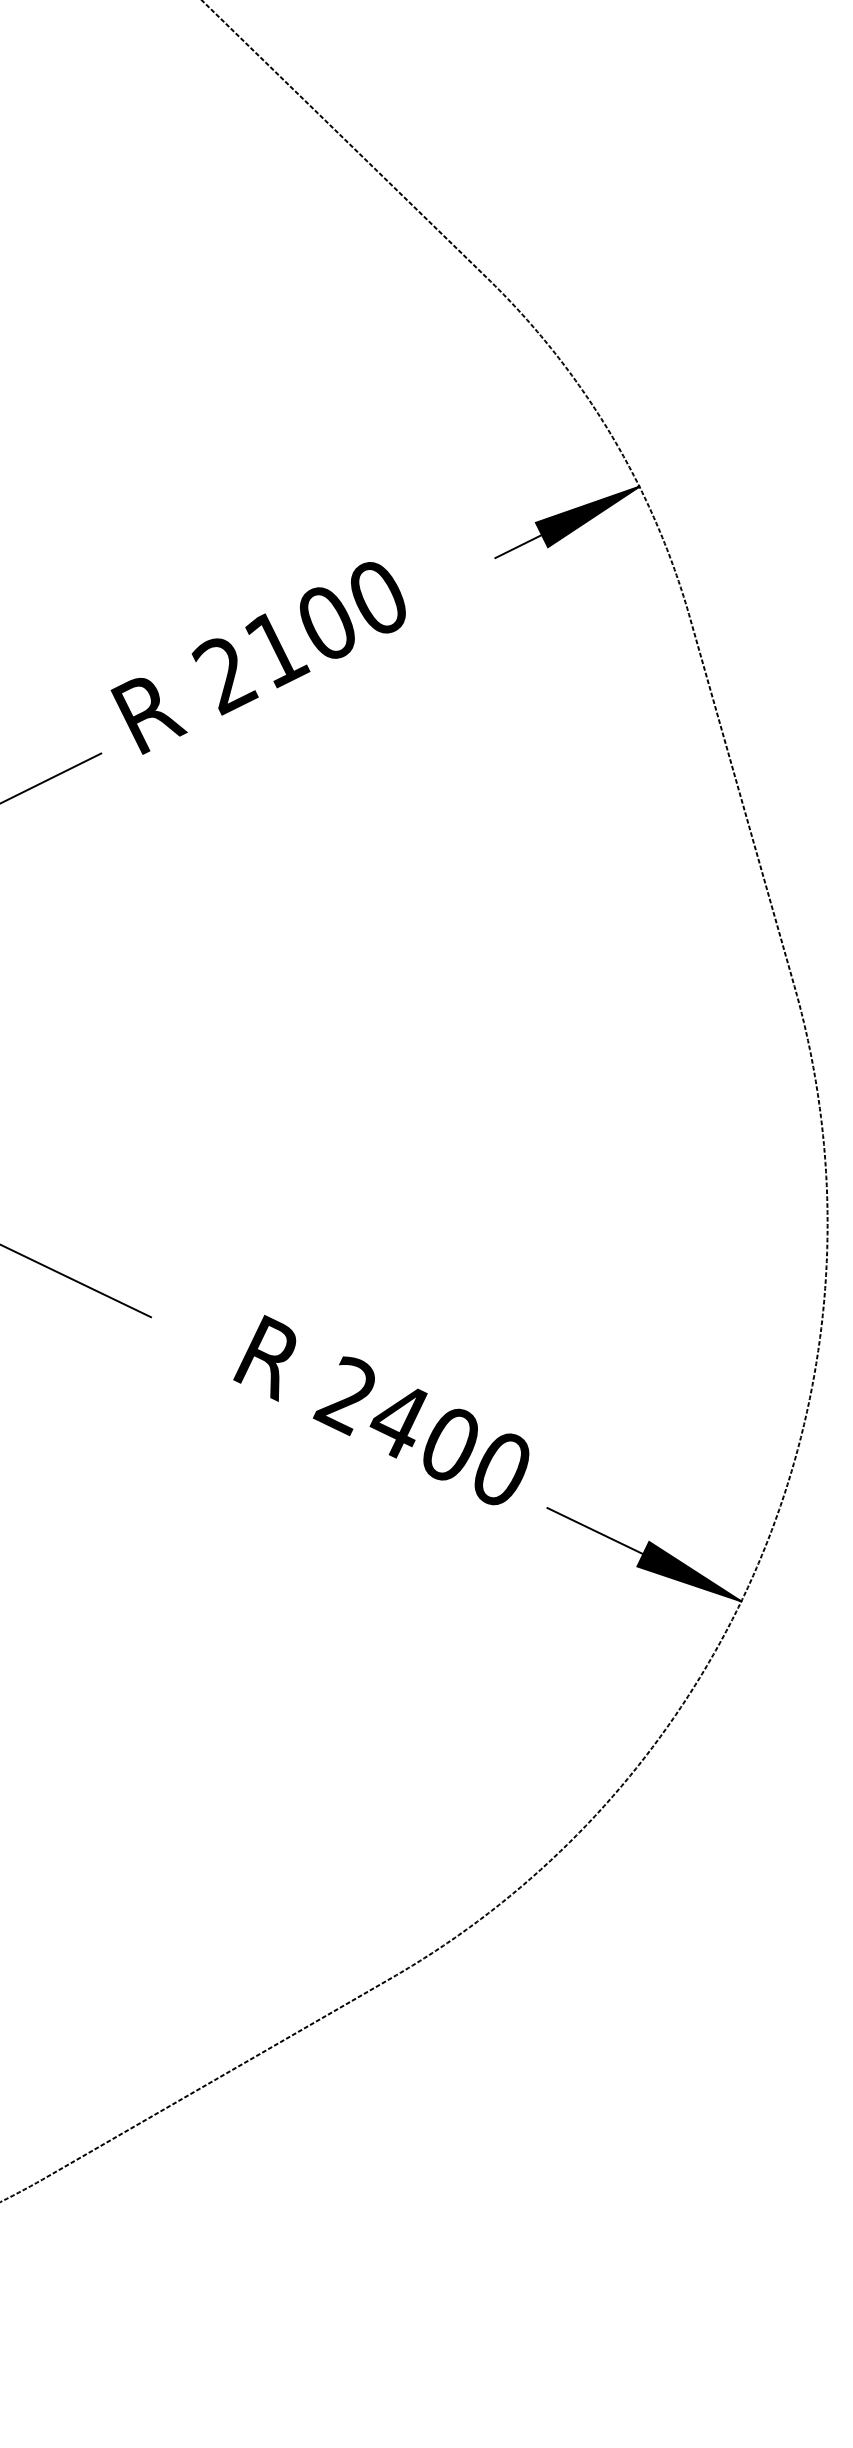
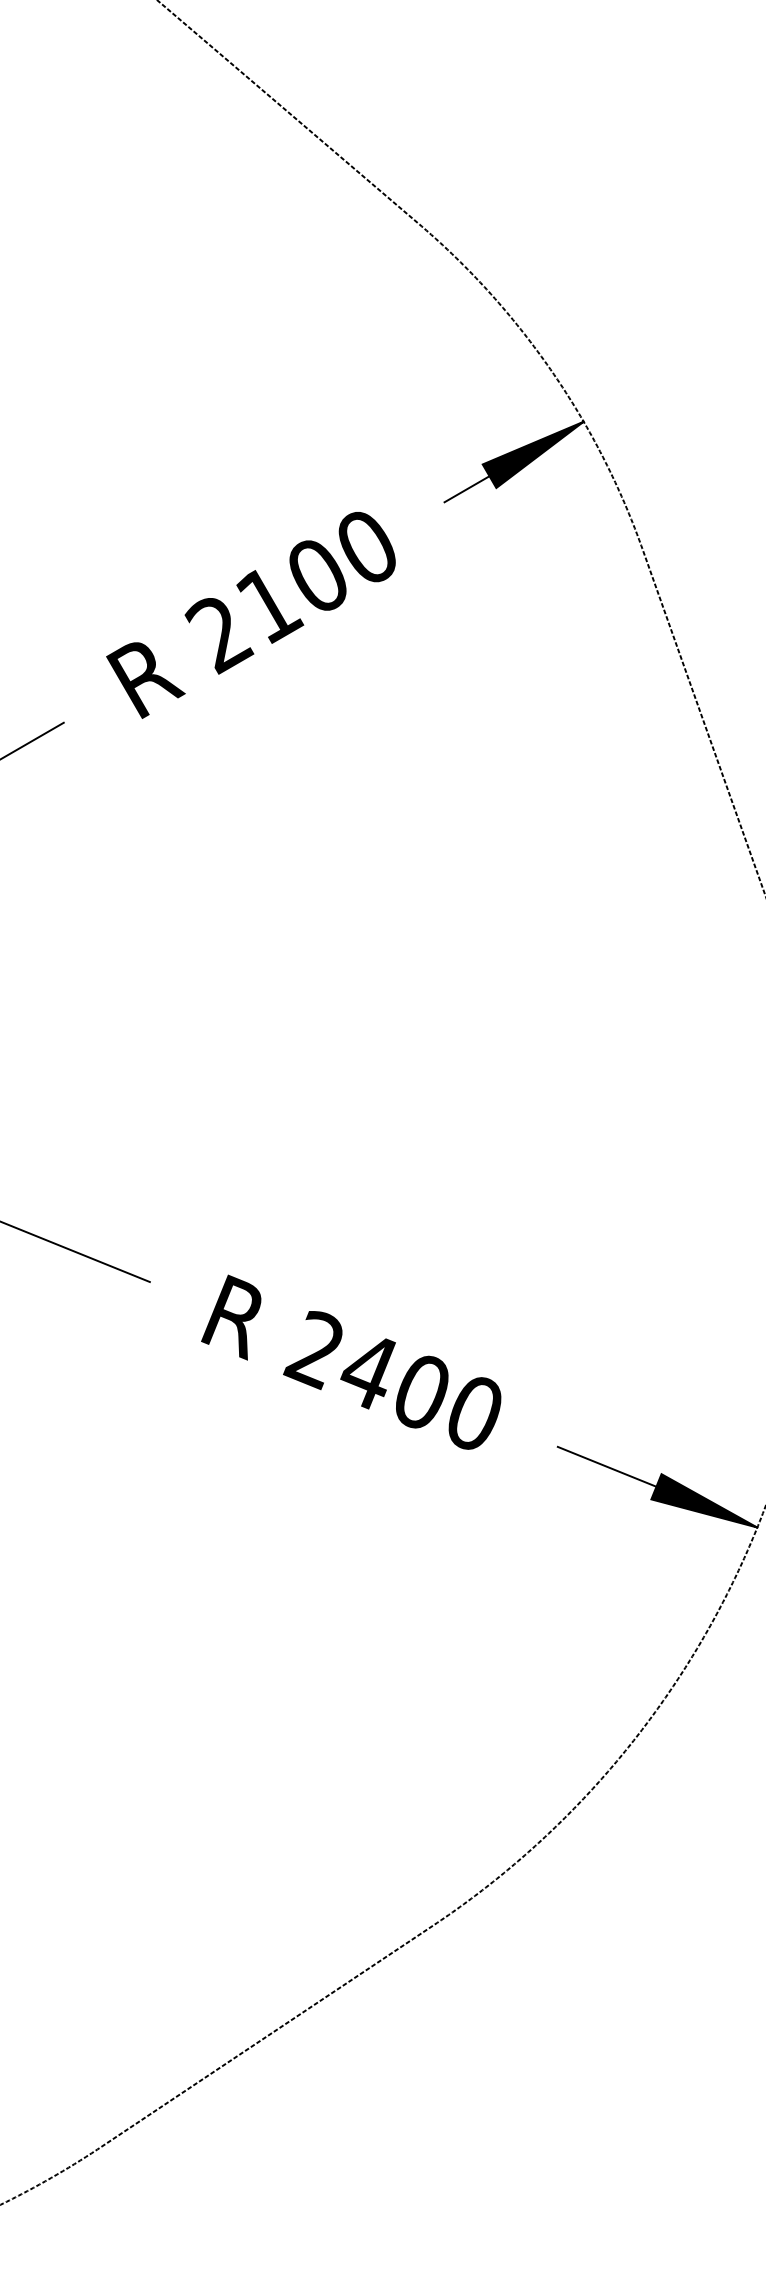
text: (257, 658) -> (250, 615), moved
text: (381, 1410) -> (350, 1362), moved

